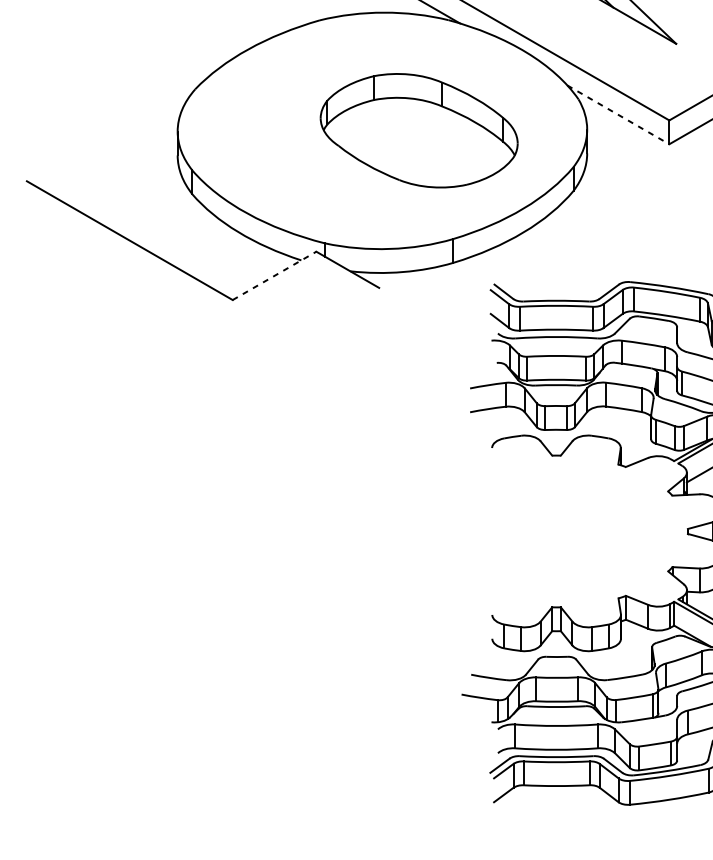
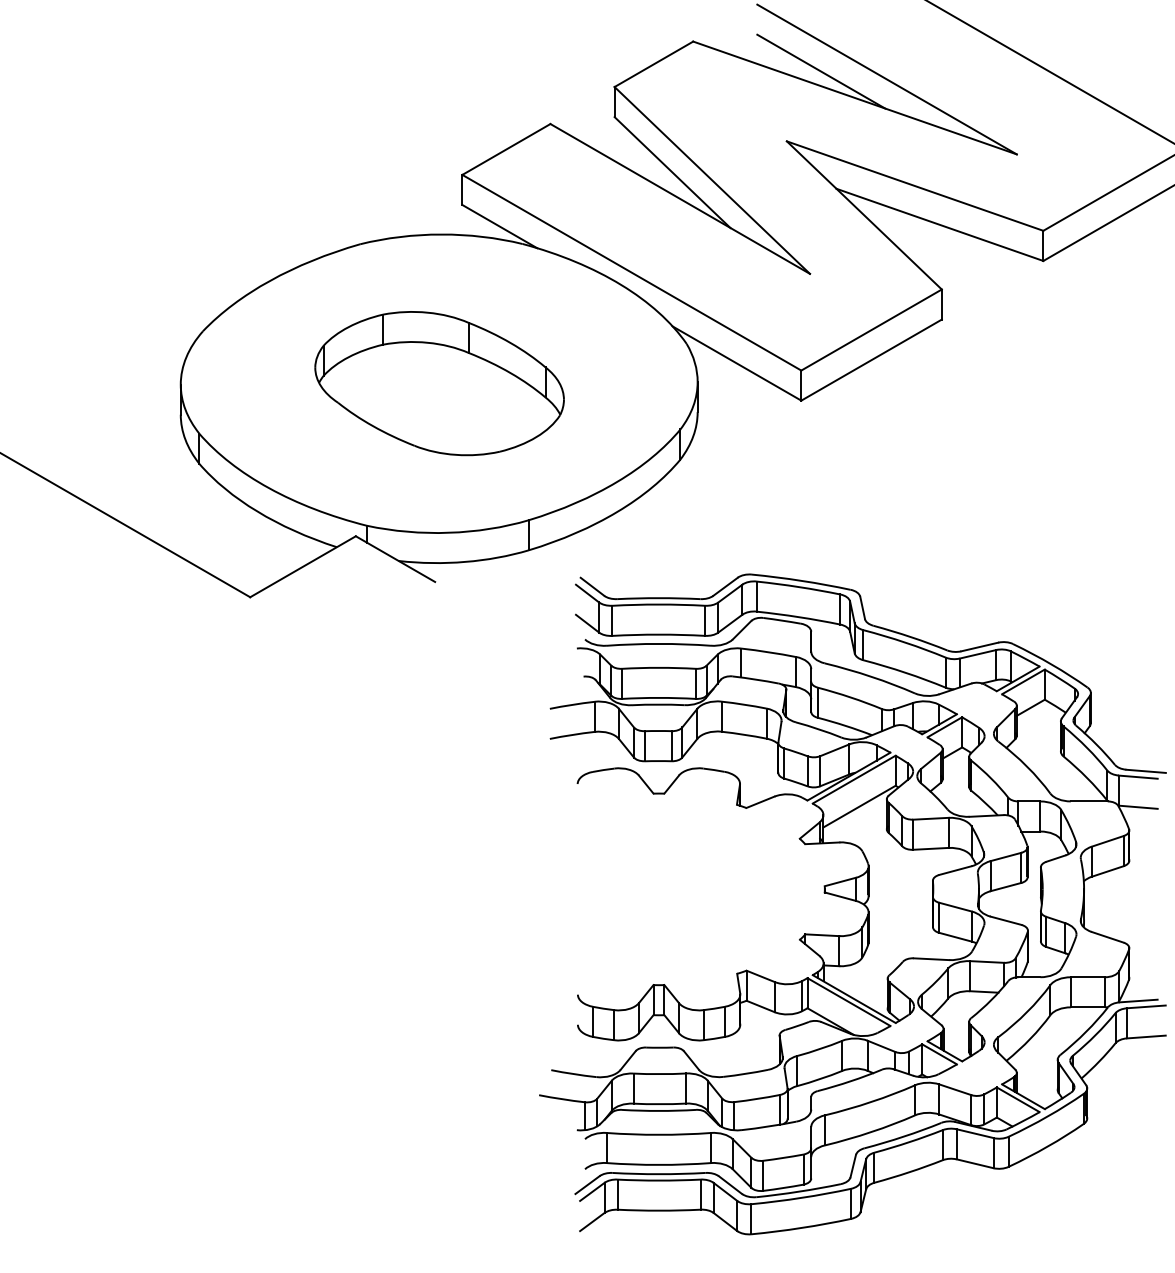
line: (618, 114) -> (737, 363), dashed -> solid
part: (419, 130) -> (439, 383), moved
line: (274, 275) -> (303, 566), dashed -> solid

